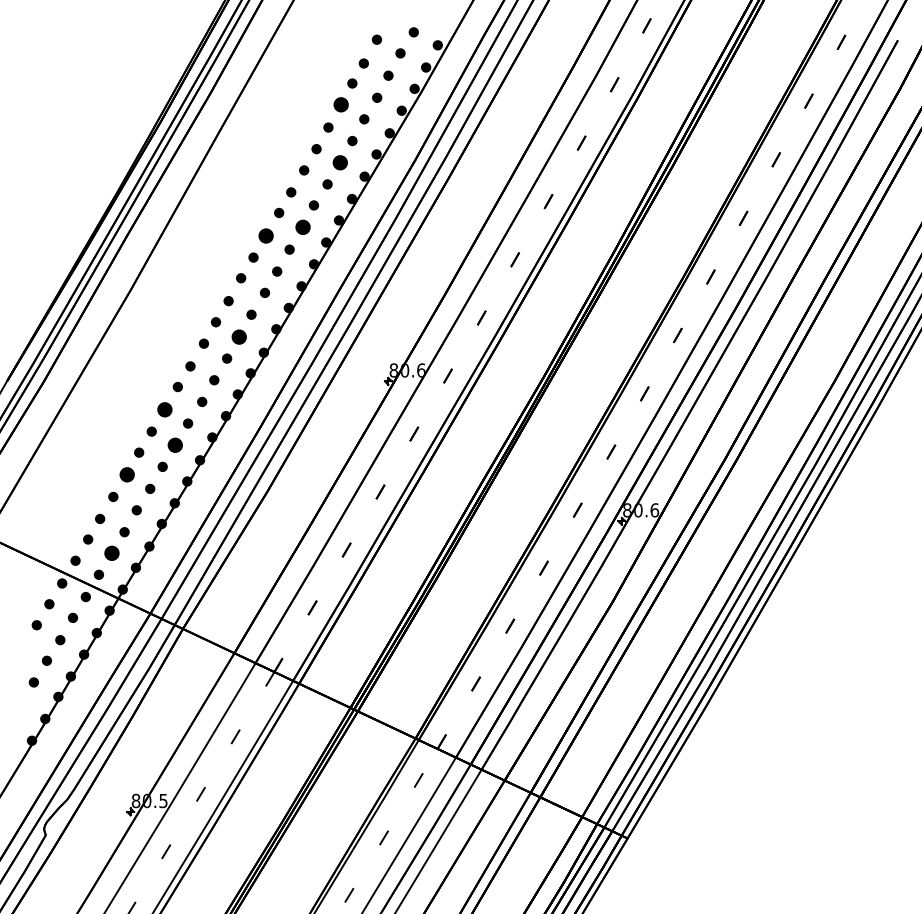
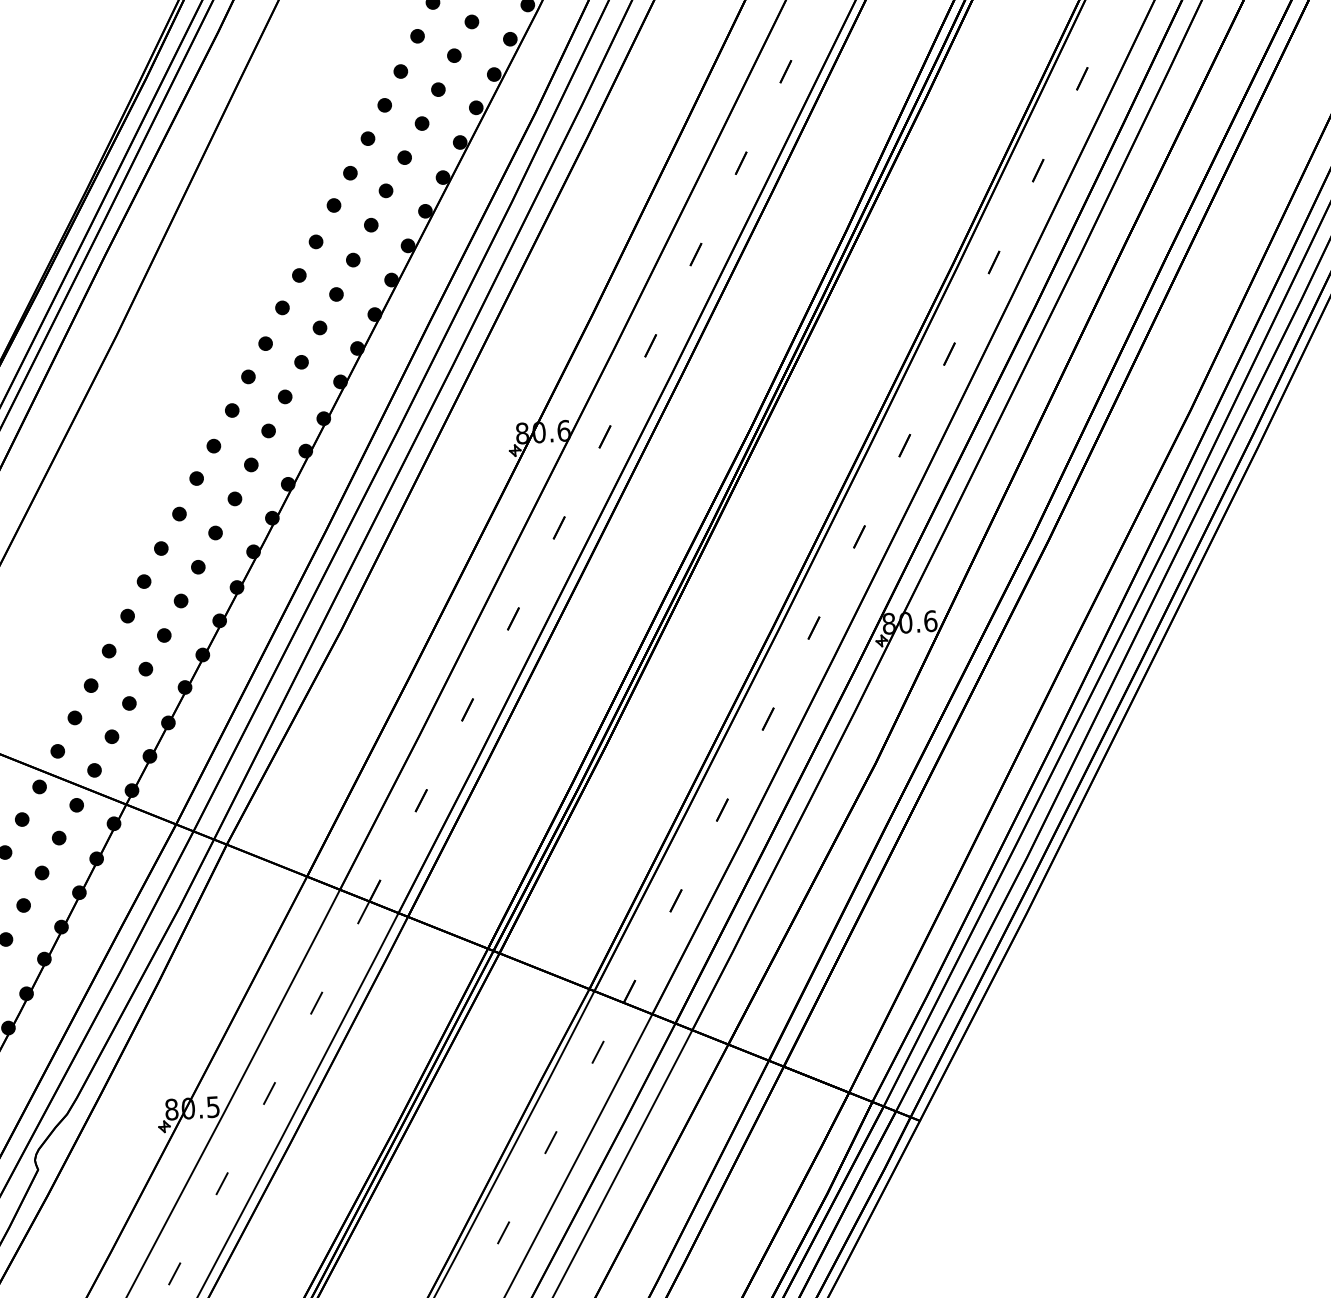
part: (340, 105) -> (416, 36), size x0.62
part: (340, 162) -> (422, 123), size x0.62
part: (302, 227) -> (370, 225), size x0.62
part: (265, 236) -> (315, 242), size x0.62
part: (239, 336) -> (285, 396), size x0.62
part: (165, 409) -> (180, 513), size x0.62
part: (175, 445) -> (198, 567), size x0.62
part: (126, 474) -> (126, 615), size x0.62
part: (111, 553) -> (111, 736), size x0.62

